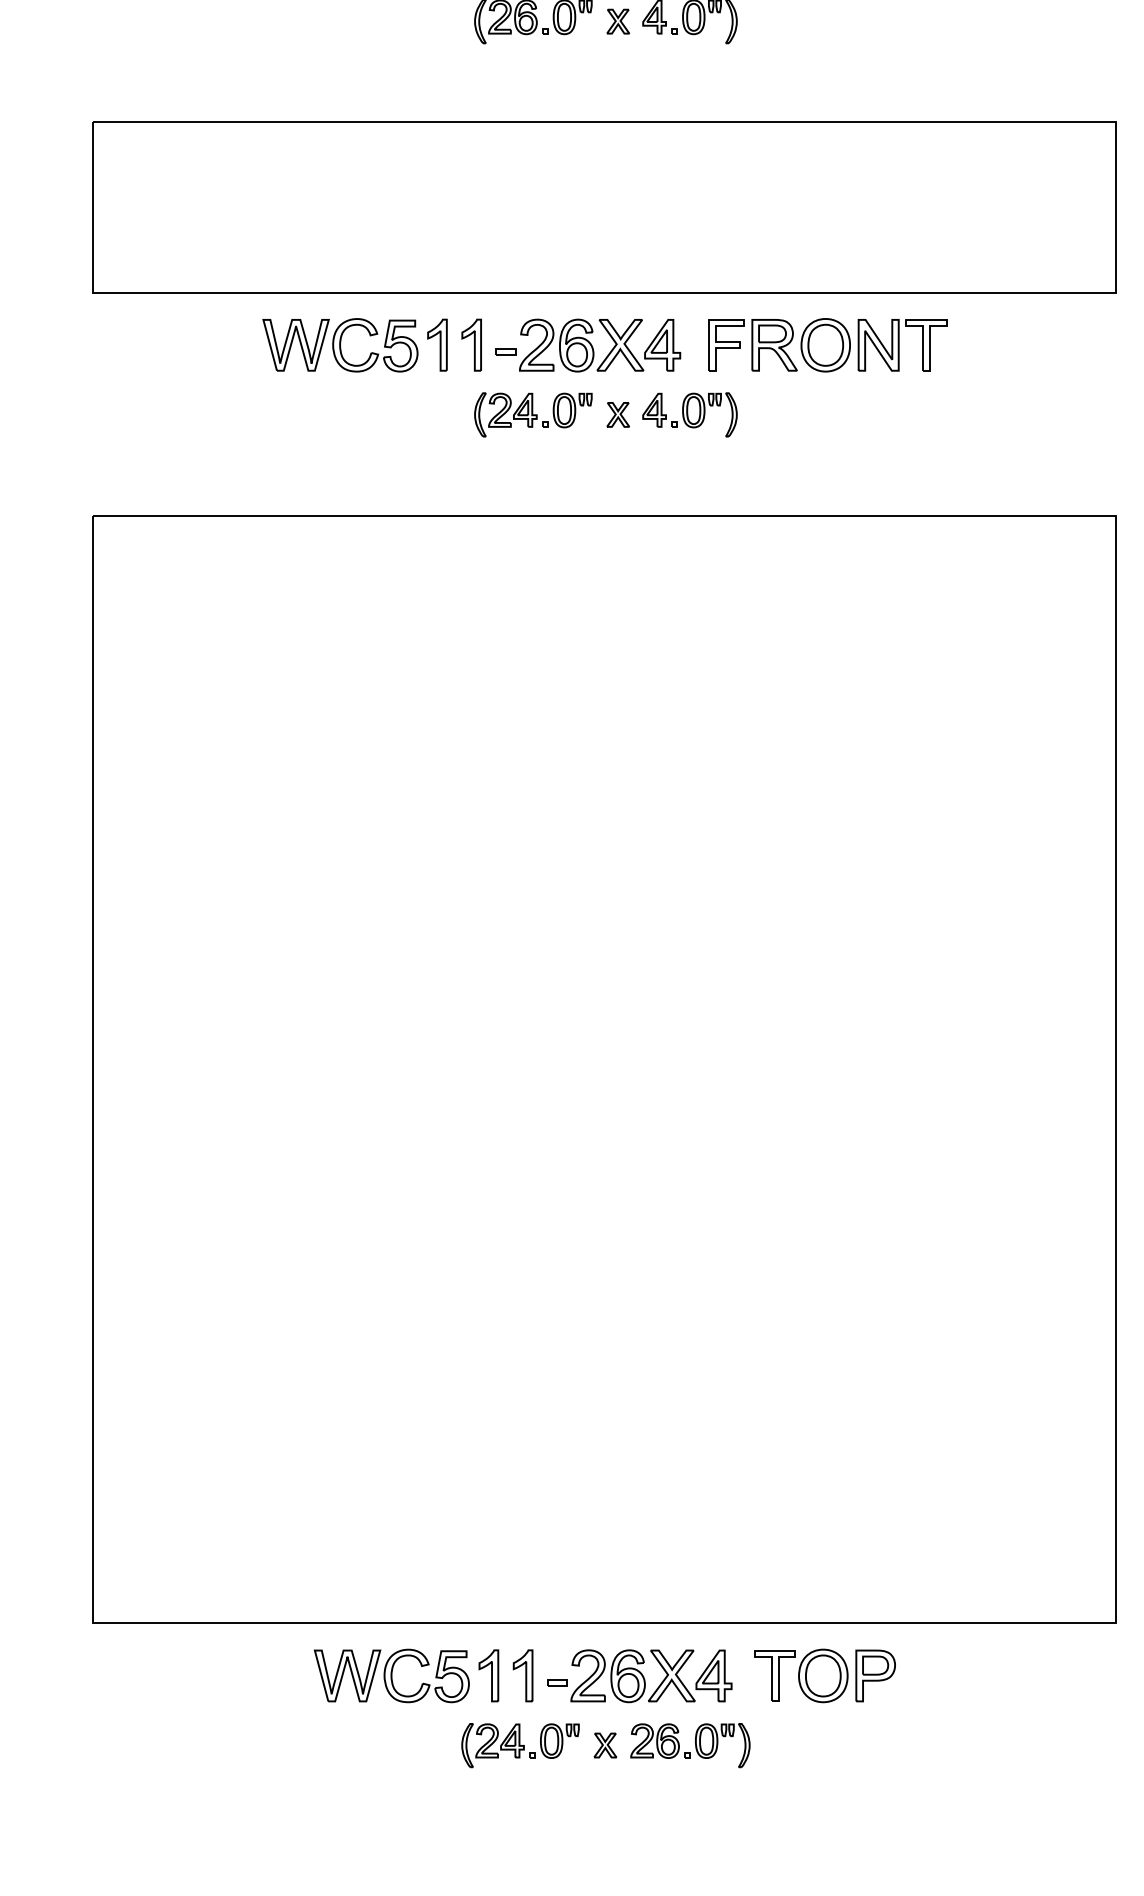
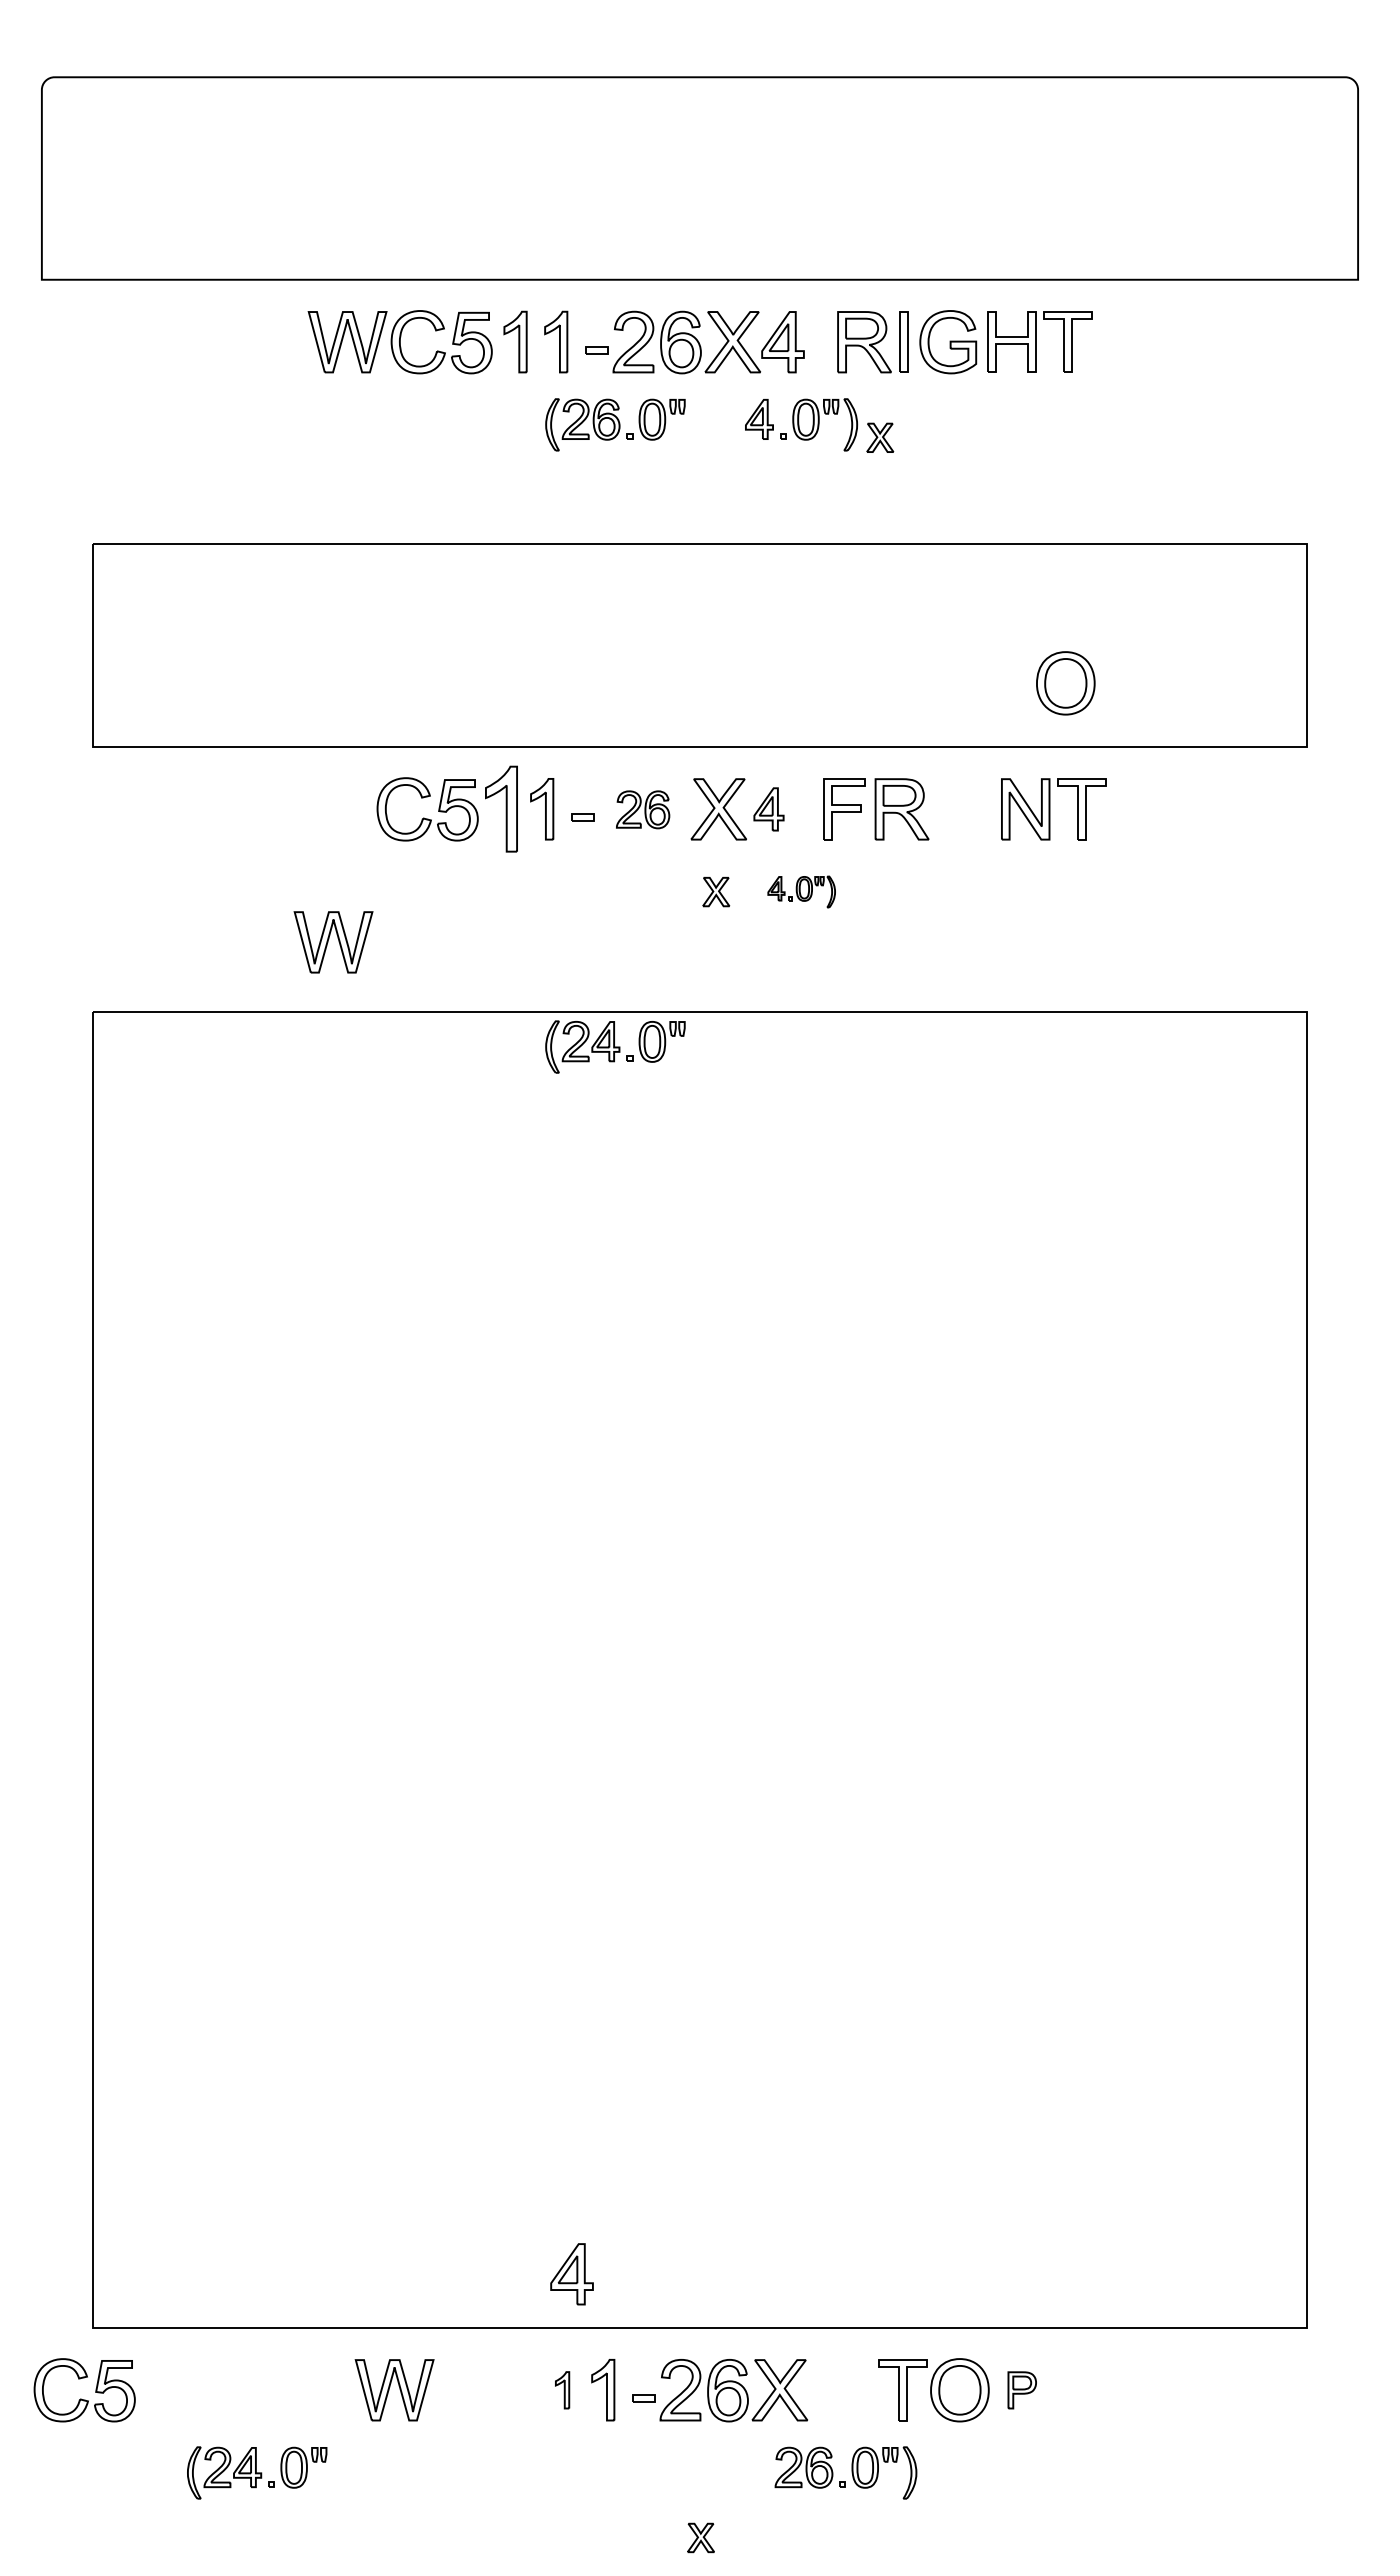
part: (618, 21) -> (880, 437), moved
part: (296, 345) -> (333, 942), moved
part: (437, 345) -> (501, 809), size x1.4
part: (556, 345) -> (642, 809), size x0.6
part: (662, 345) -> (768, 809), size x0.7
part: (825, 345) -> (1065, 683), moved
part: (533, 414) -> (615, 1046), moved
part: (689, 414) -> (801, 891), size x0.6
part: (488, 1676) -> (562, 2390), size x0.6
part: (713, 1676) -> (571, 2274), moved
part: (876, 1676) -> (1022, 2390), size x0.6
part: (424, 1682) -> (81, 2398), moved
part: (520, 1745) -> (257, 2472), moved
part: (604, 1745) -> (700, 2537), moved
part: (689, 1745) -> (845, 2472), moved

